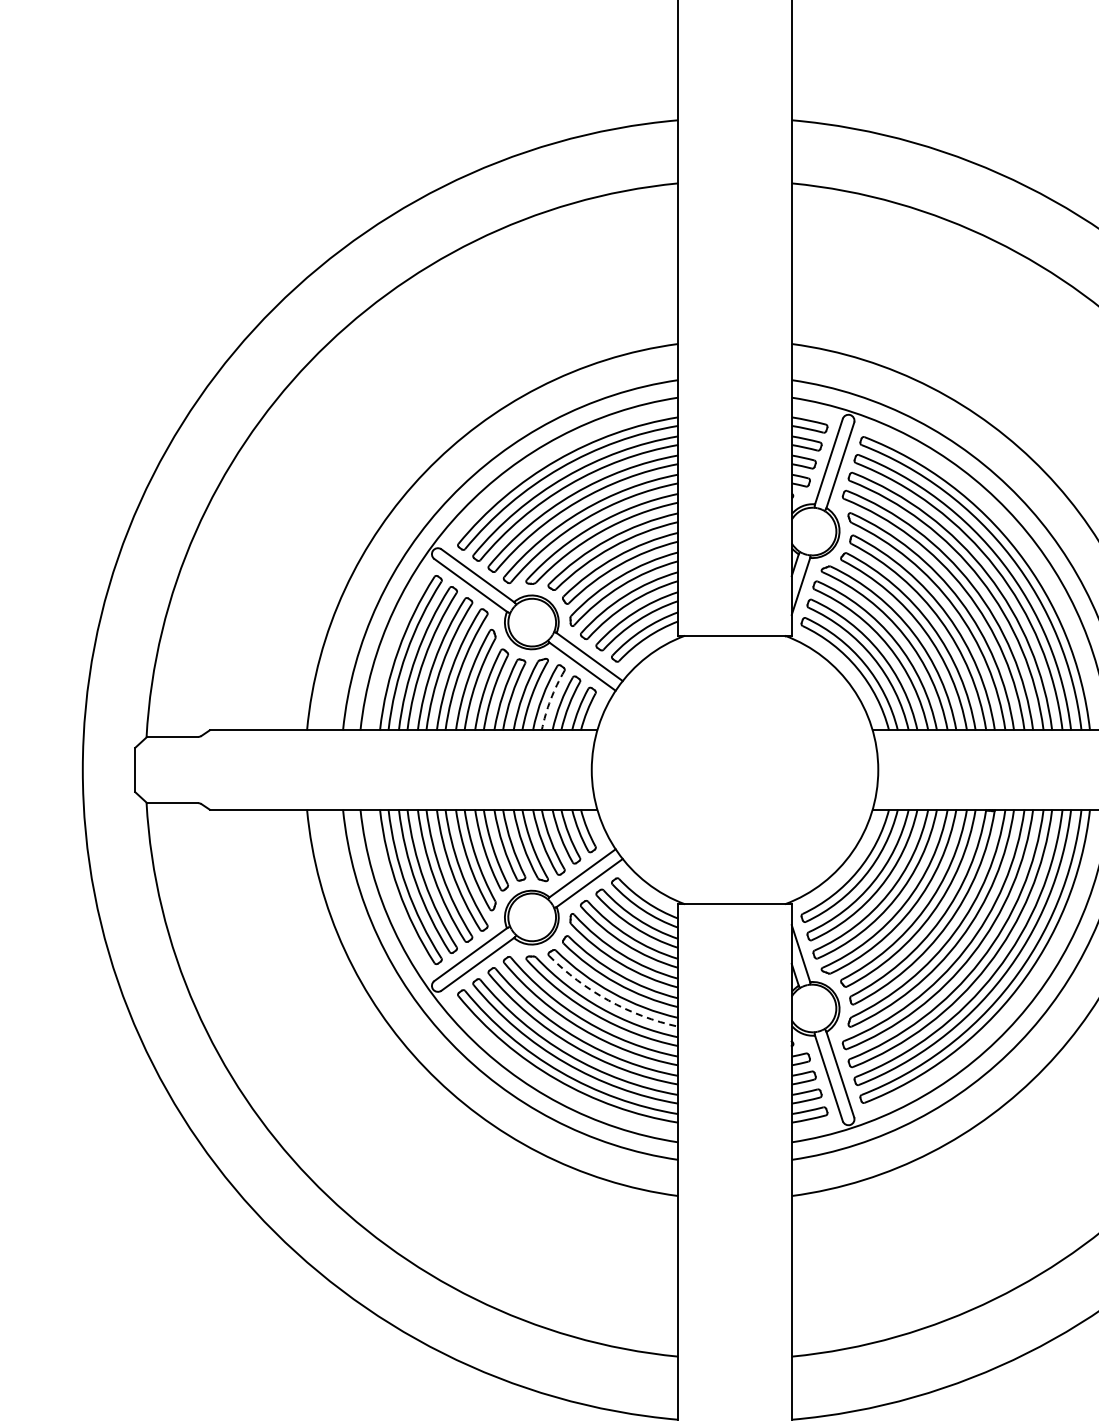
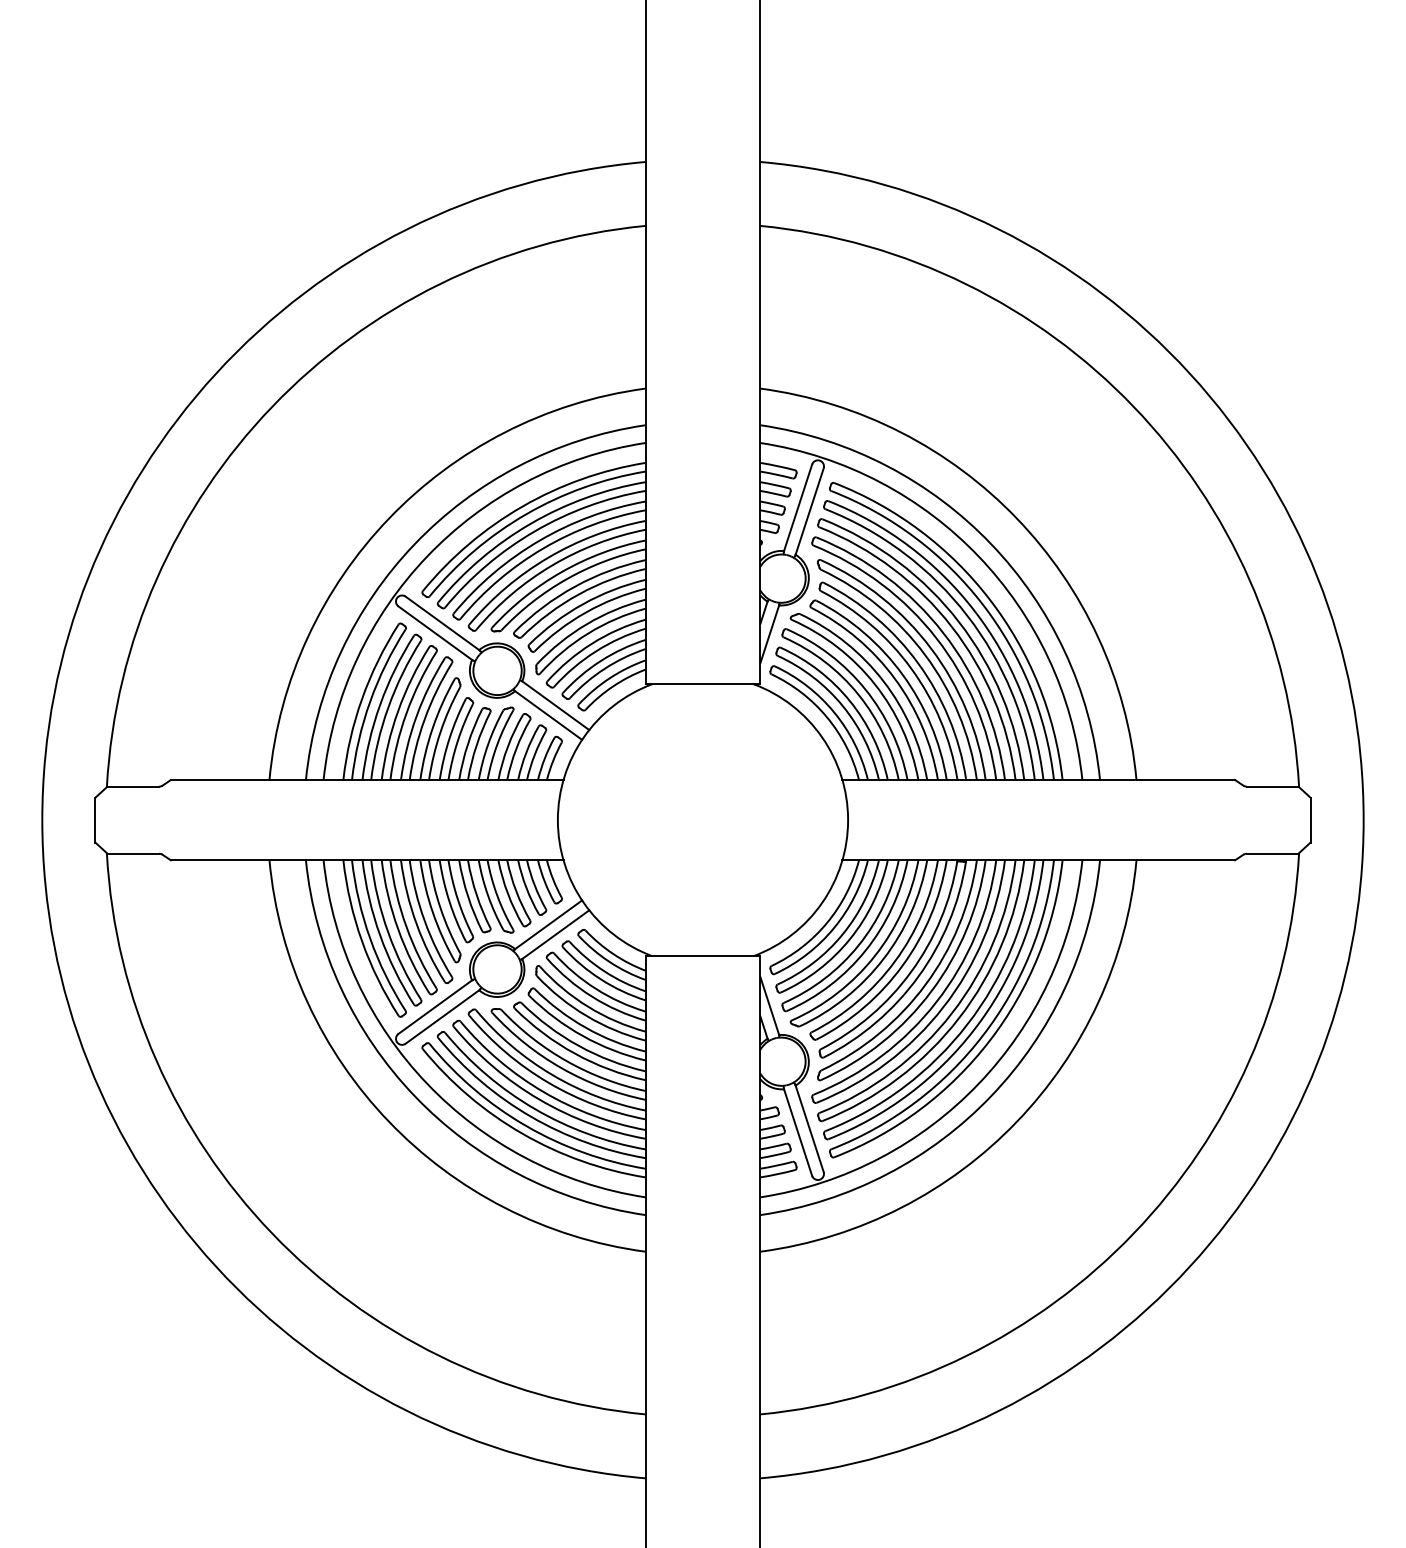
arc: (550, 699) -> (516, 748), dashed -> solid
arc: (608, 1000) -> (574, 1053), dashed -> solid

